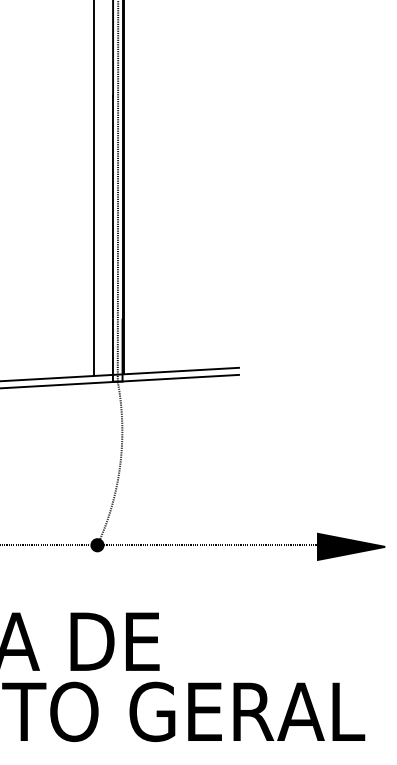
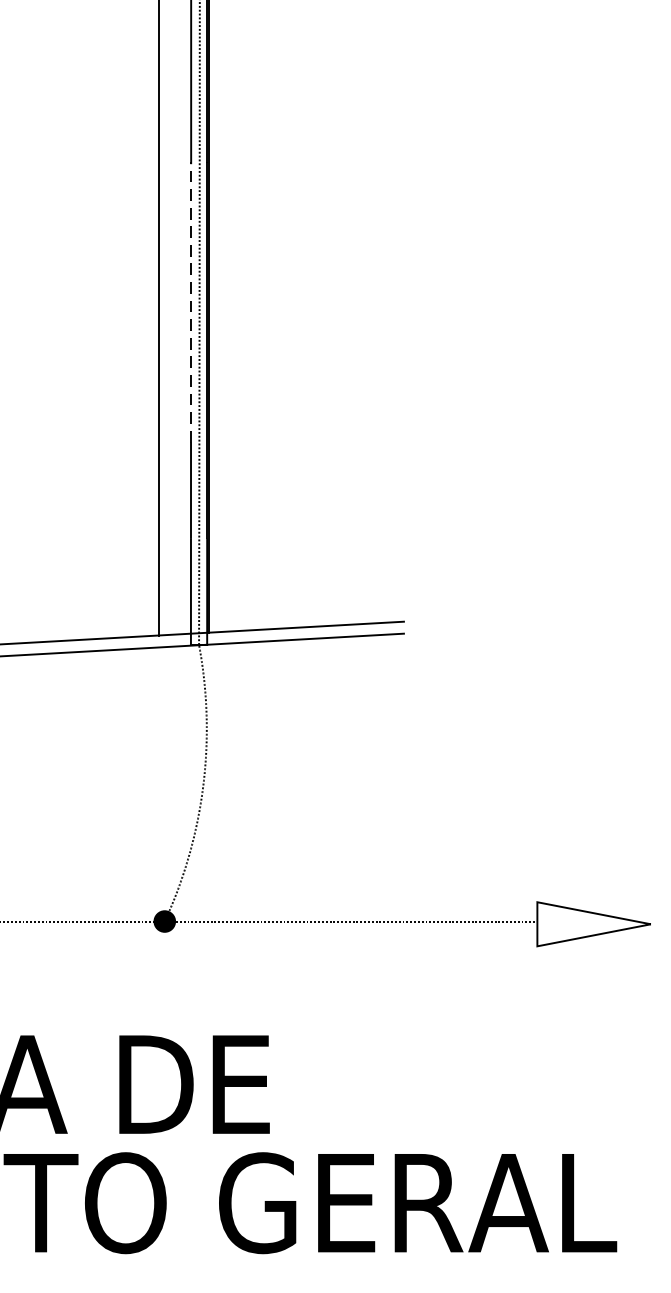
line: (112, 178) -> (190, 301), solid -> dashed
fill: (351, 546) -> (594, 923), removed

